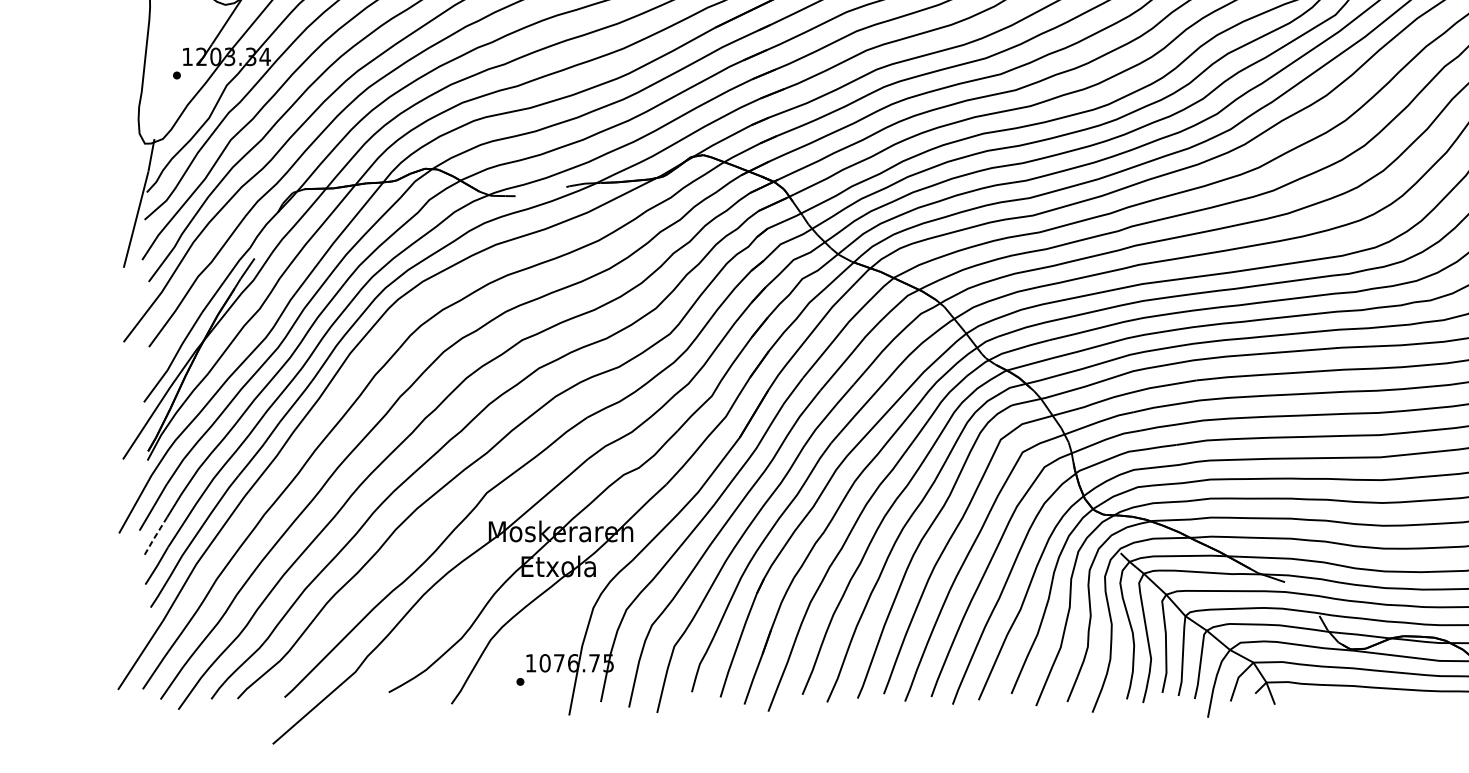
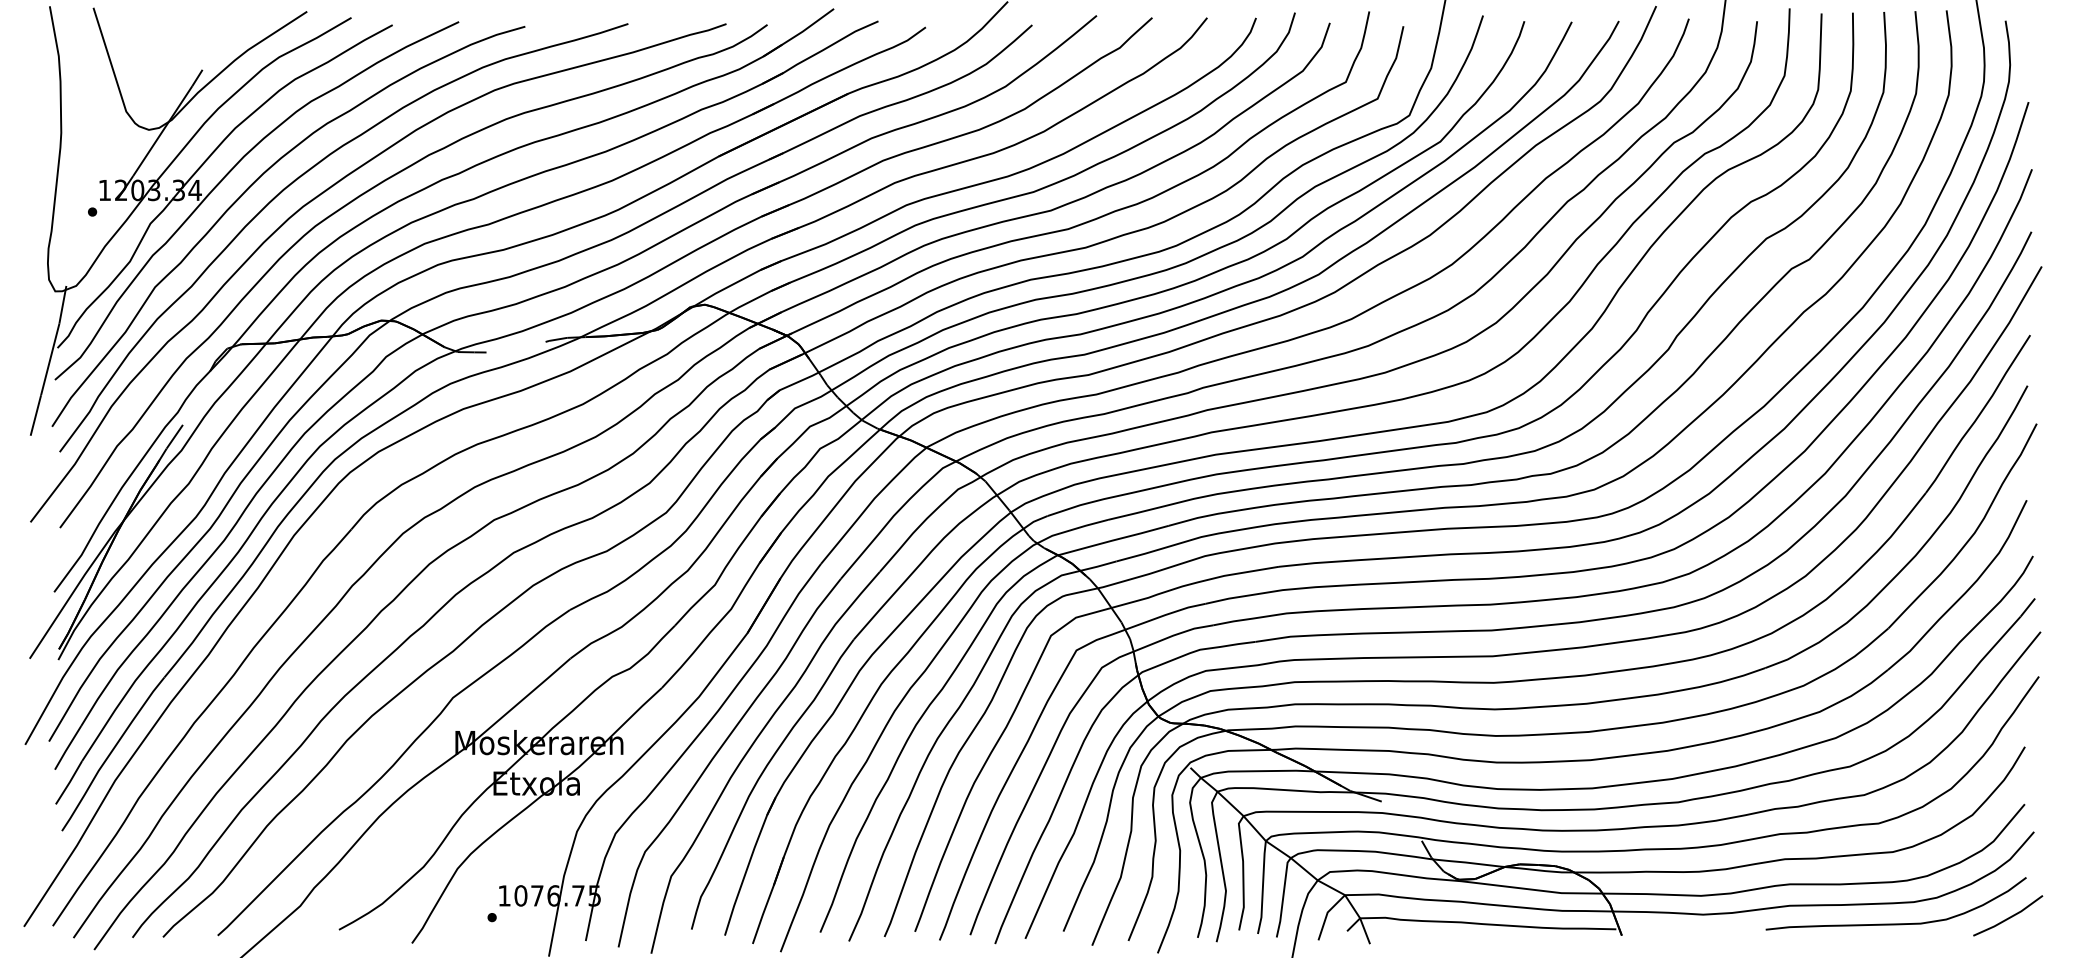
line: (155, 536) -> (67, 748), dashed -> solid

